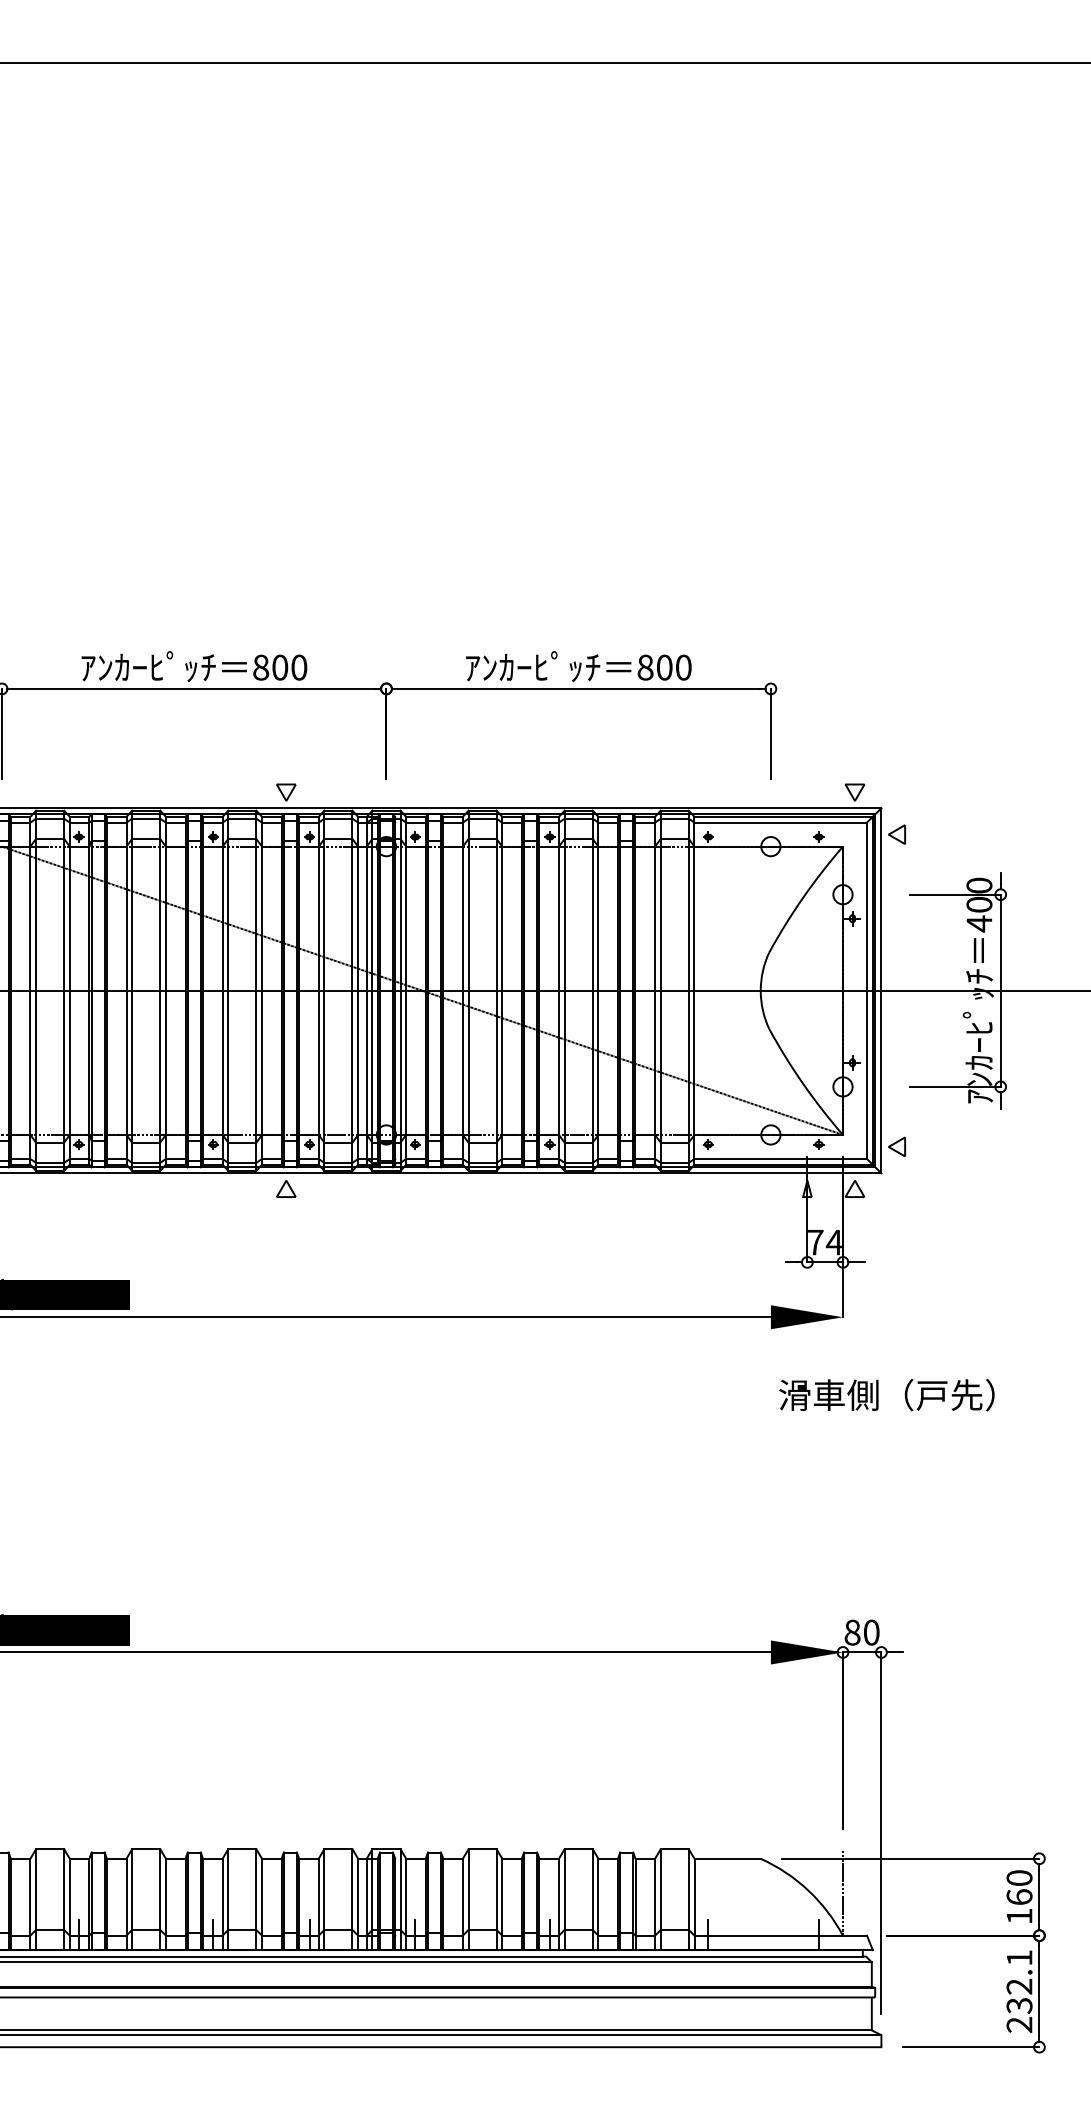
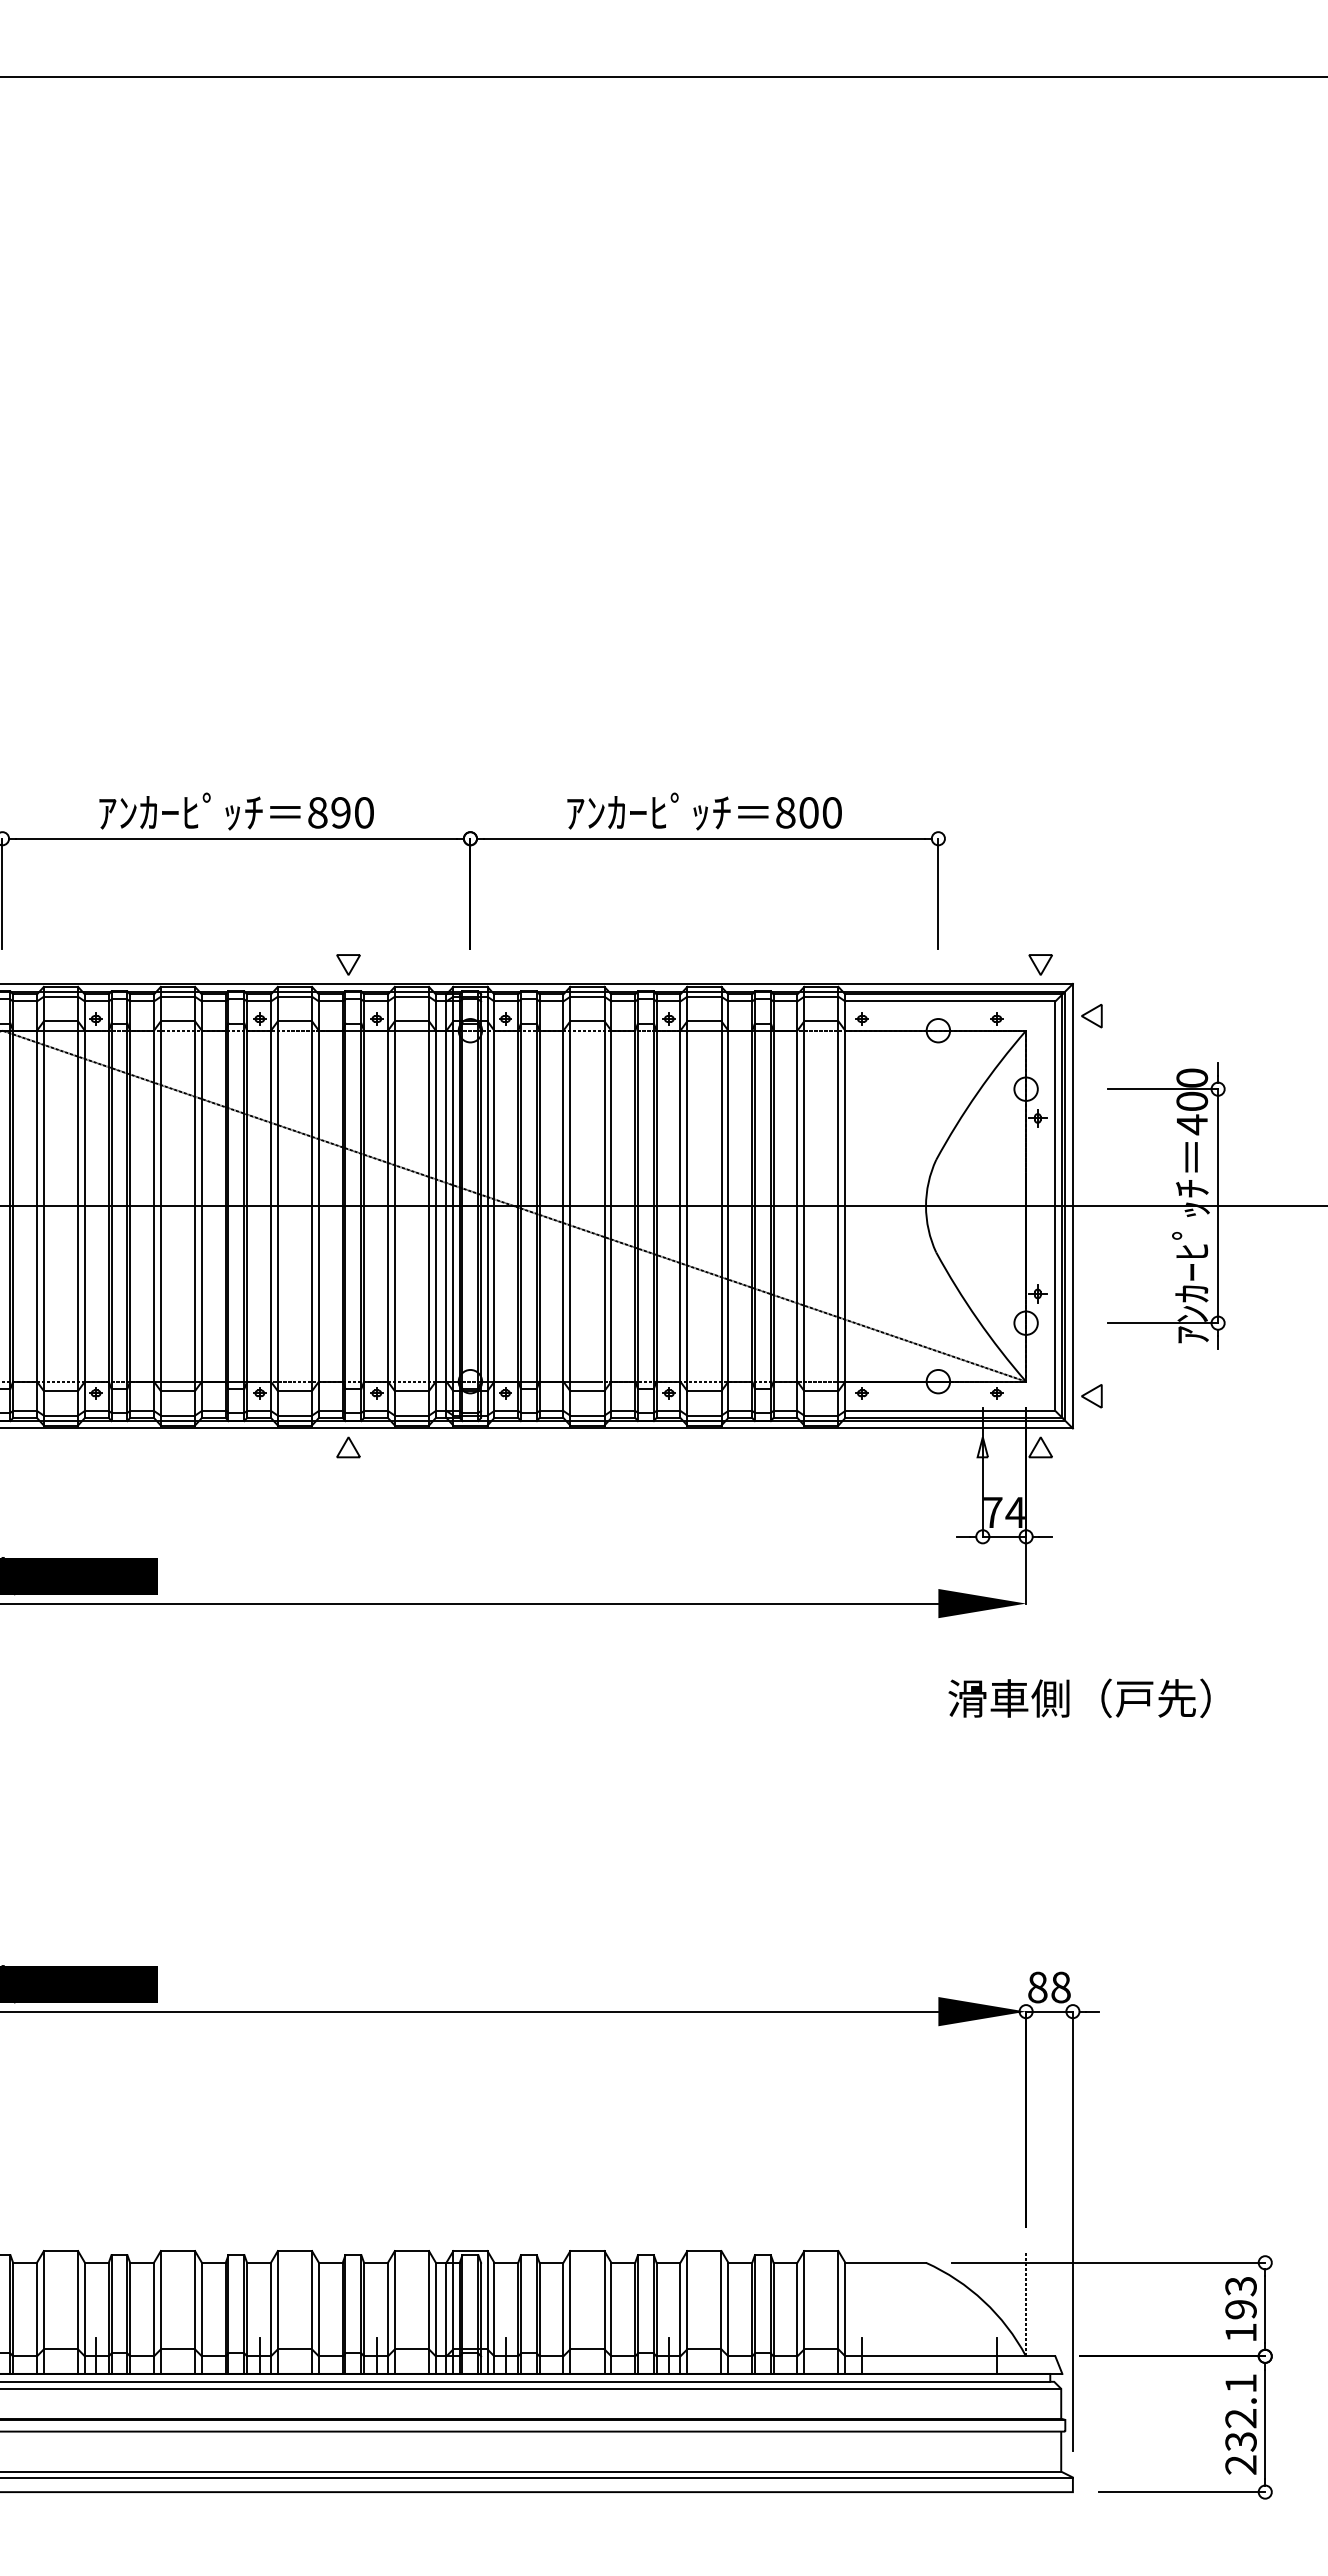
text: (279, 667) -> (340, 812), 800 -> 890
text: (871, 1632) -> (1060, 1987), 80 -> 88
text: (1019, 1887) -> (1240, 2297), 160 -> 193

